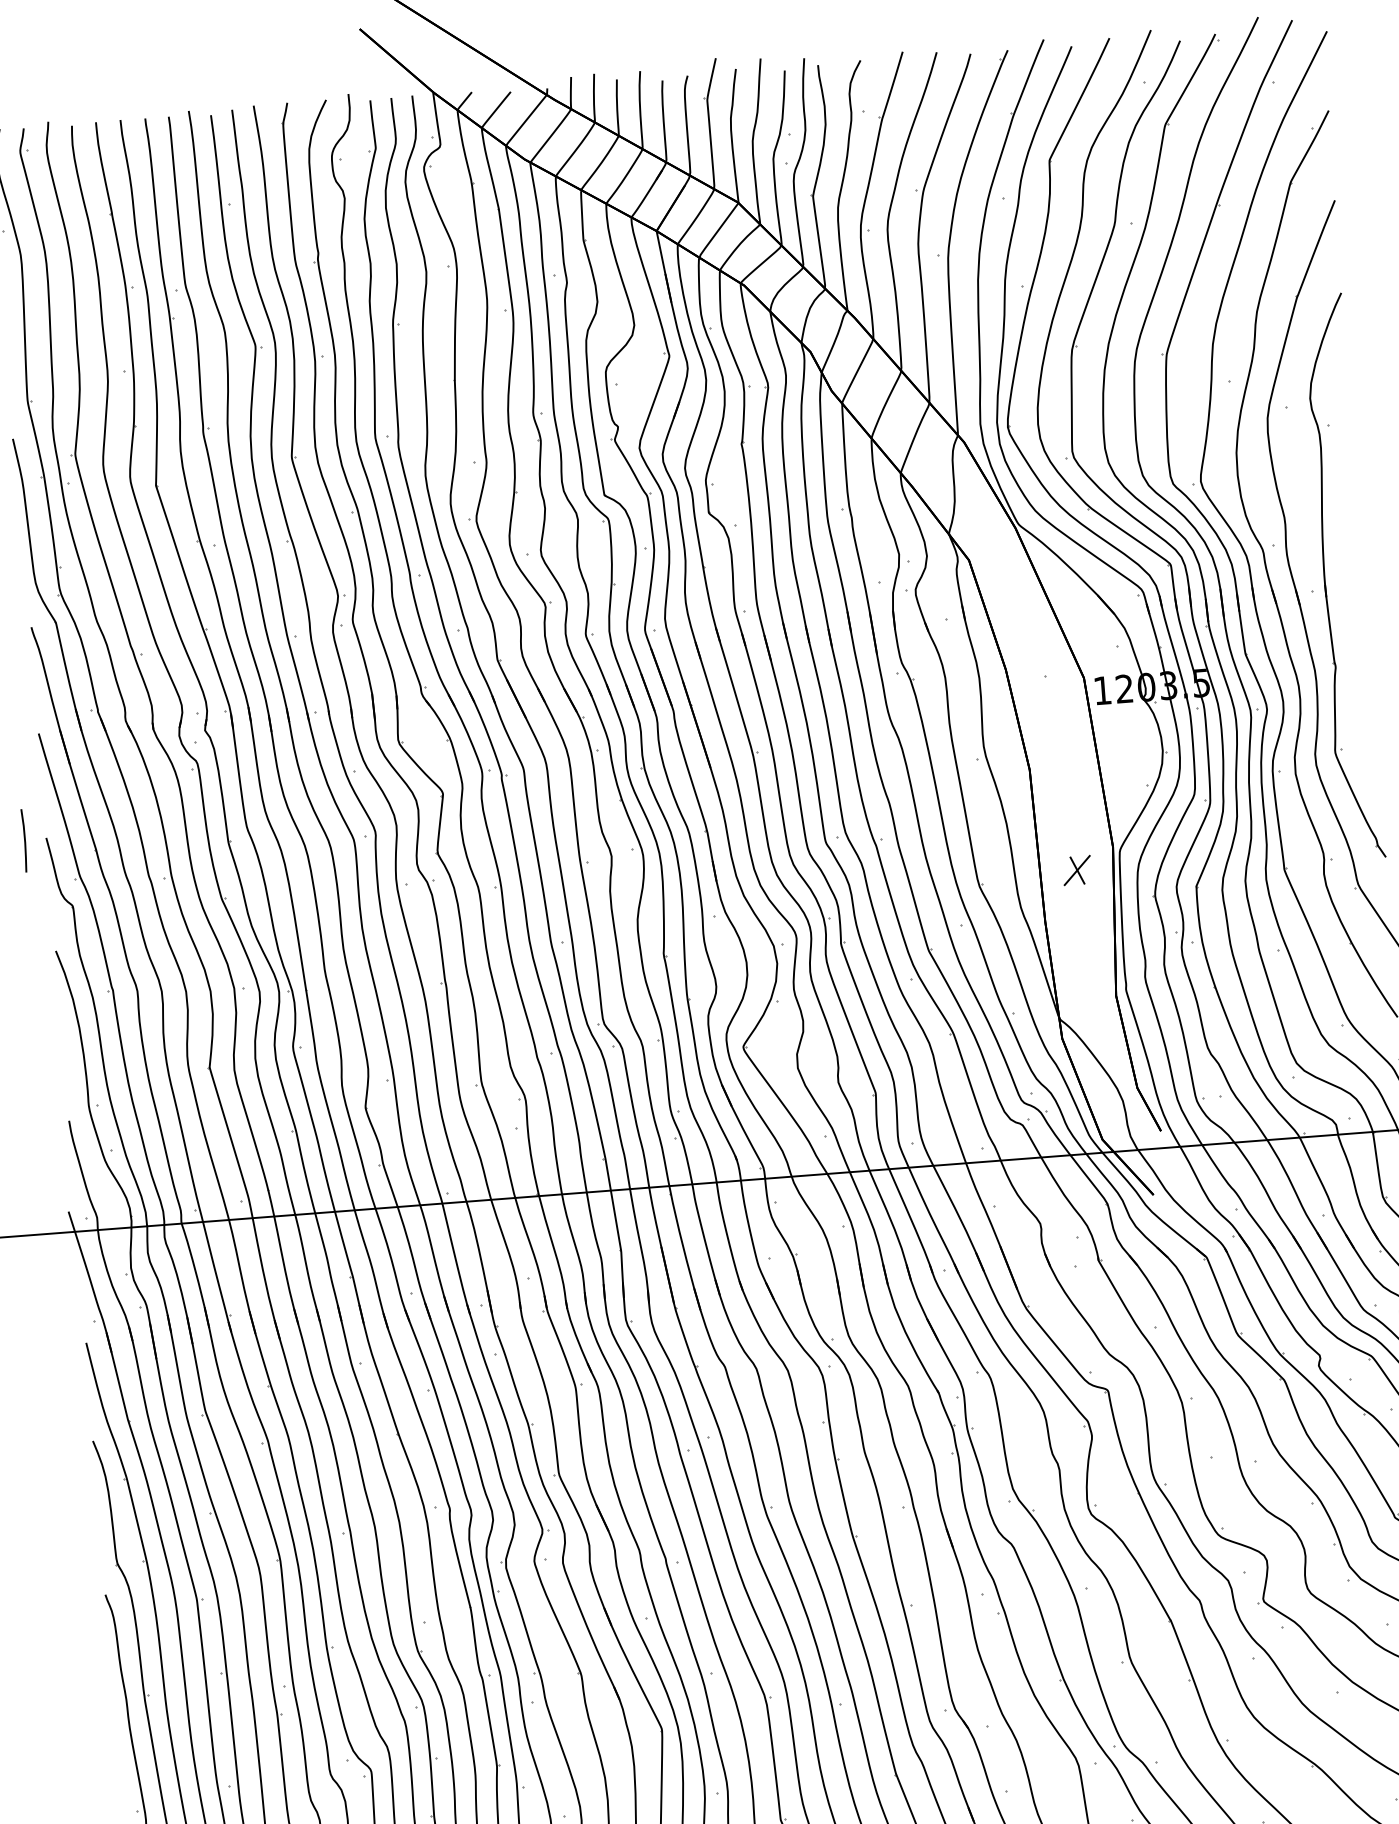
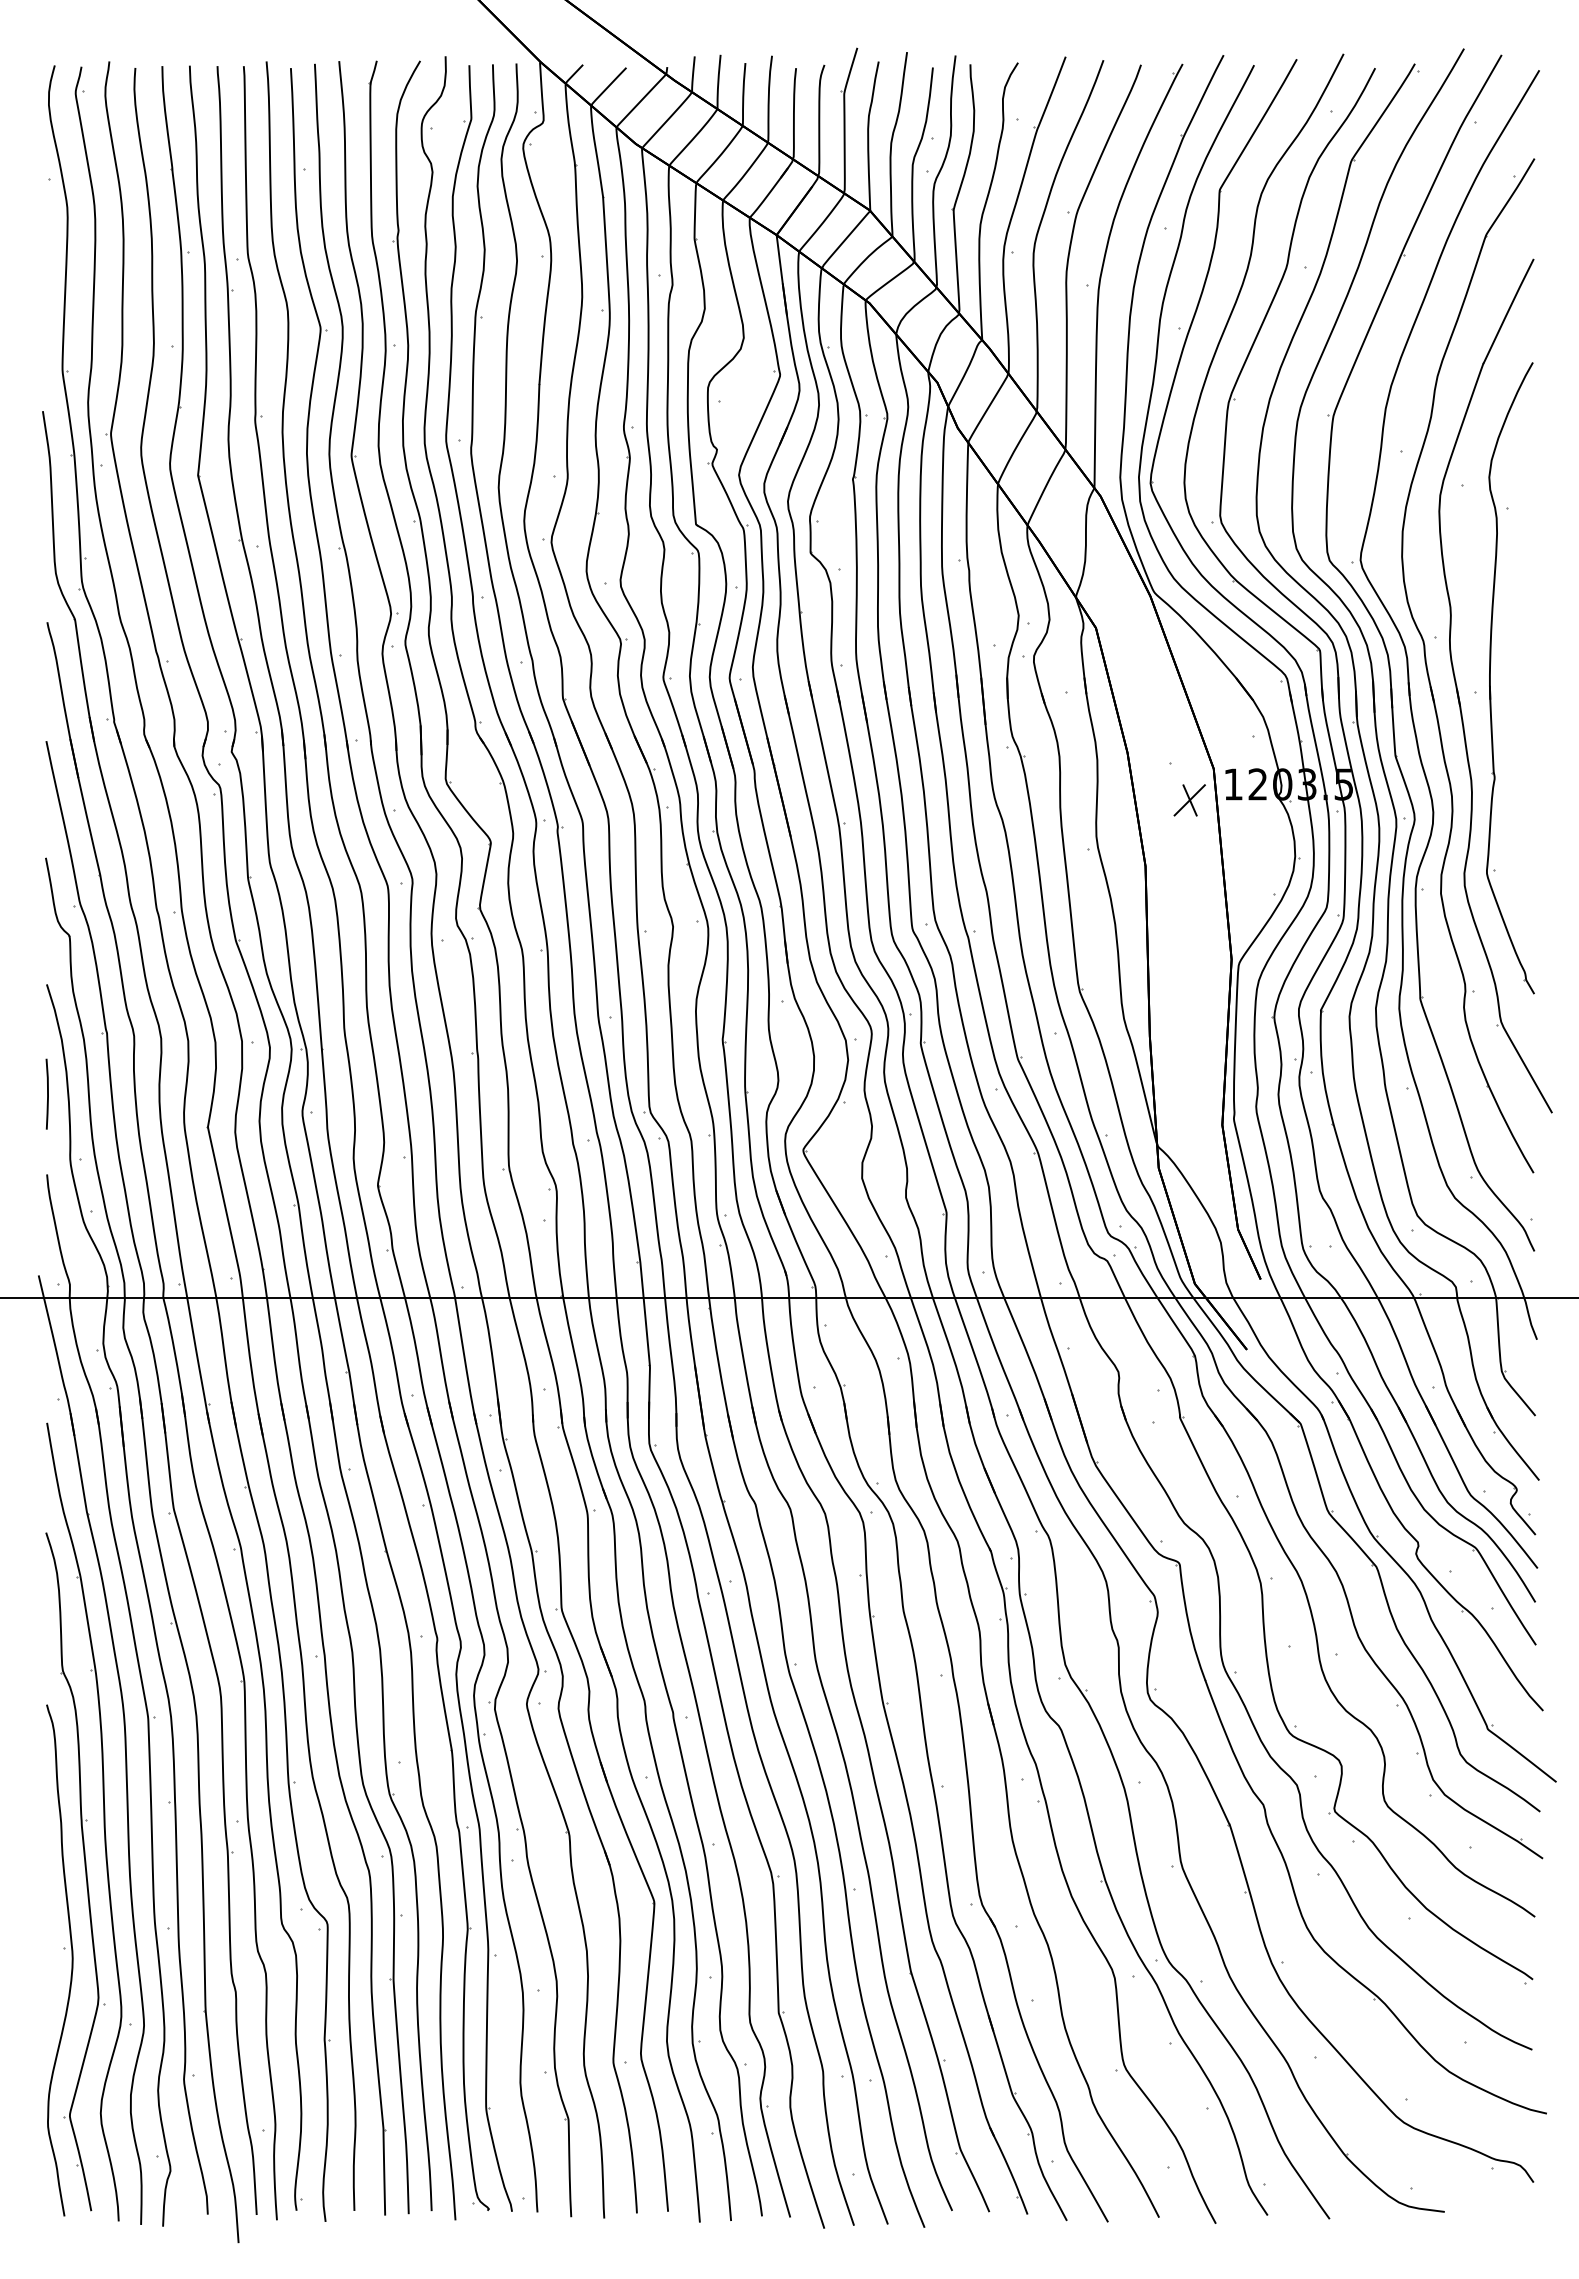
line: (24, 840) -> (47, 1093), moved
part: (1076, 870) -> (1189, 800), moved

